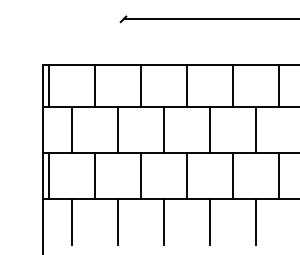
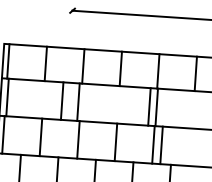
line: (72, 130) -> (7, 97), moved
line: (164, 130) -> (78, 102), moved
line: (210, 130) -> (149, 107), moved
line: (255, 130) -> (156, 107), moved
line: (278, 176) -> (161, 145), moved

